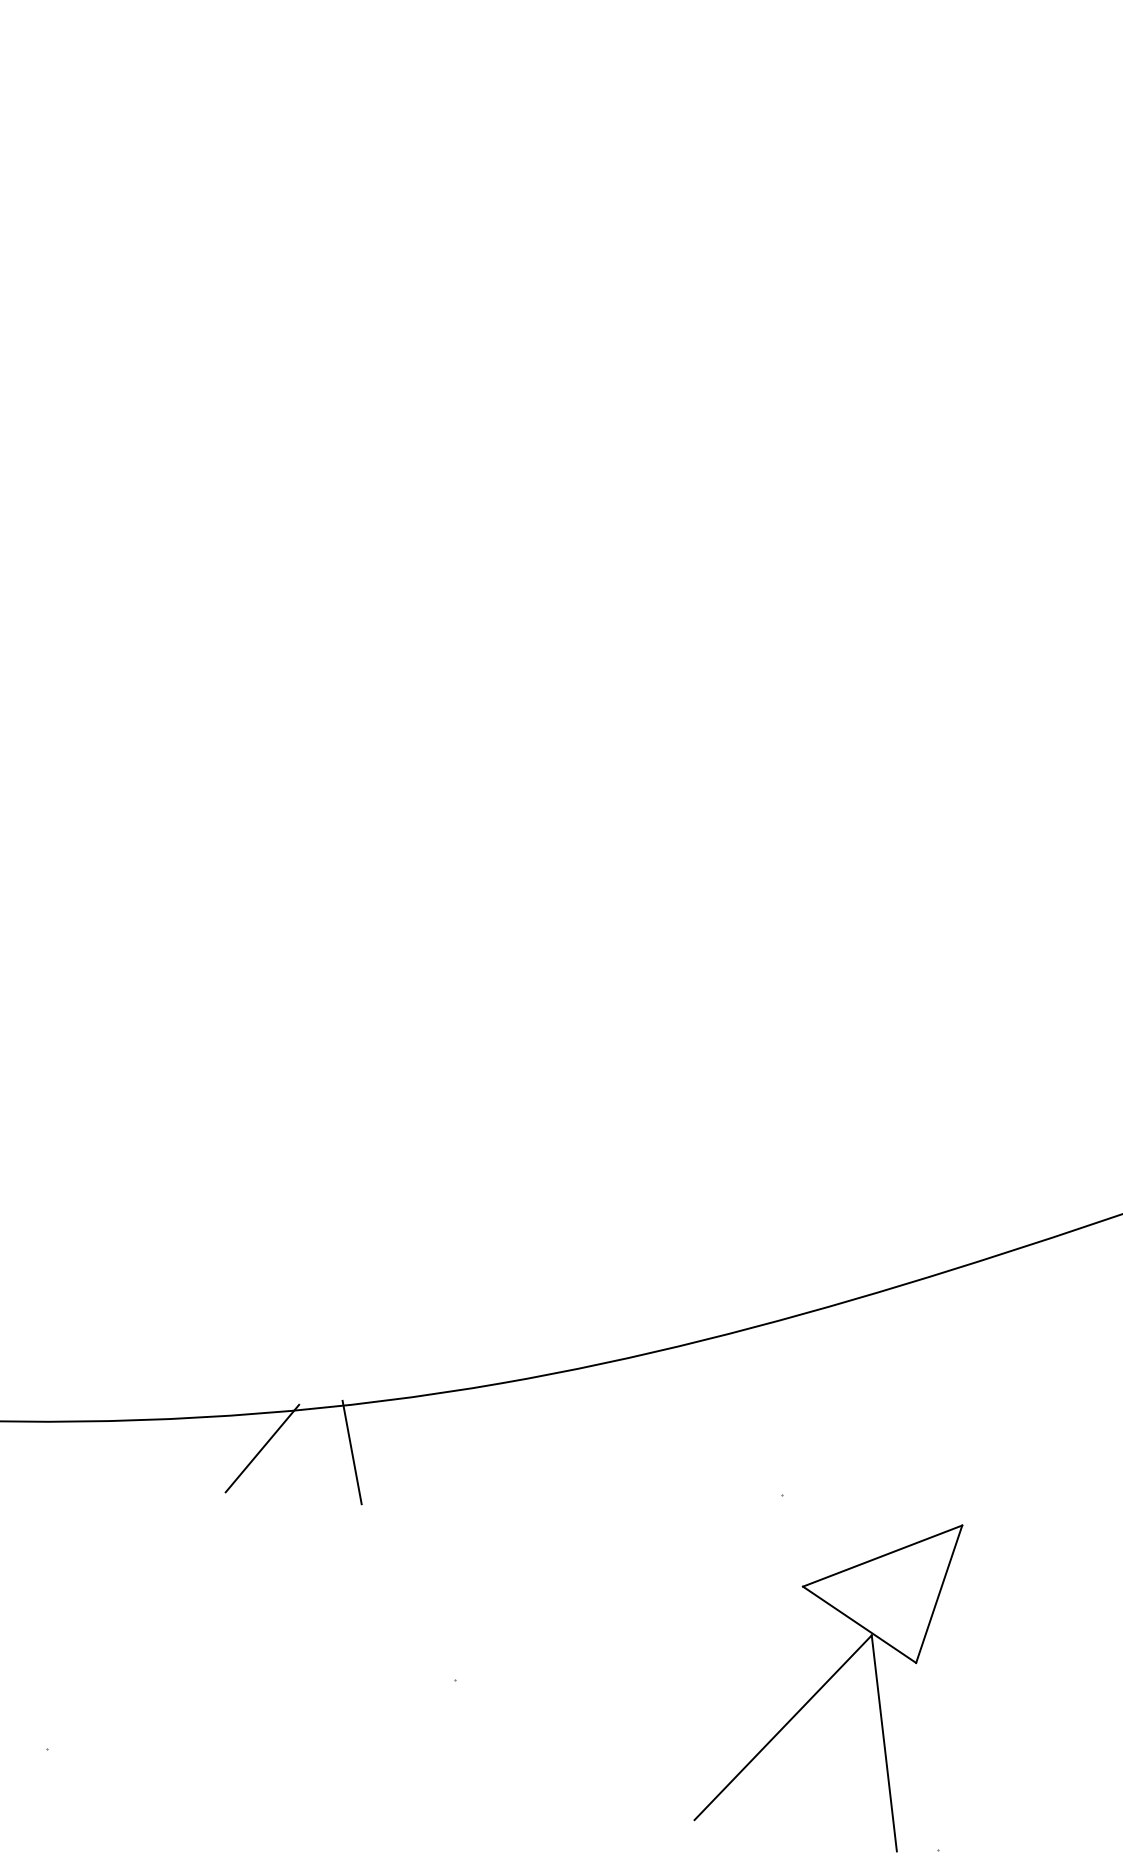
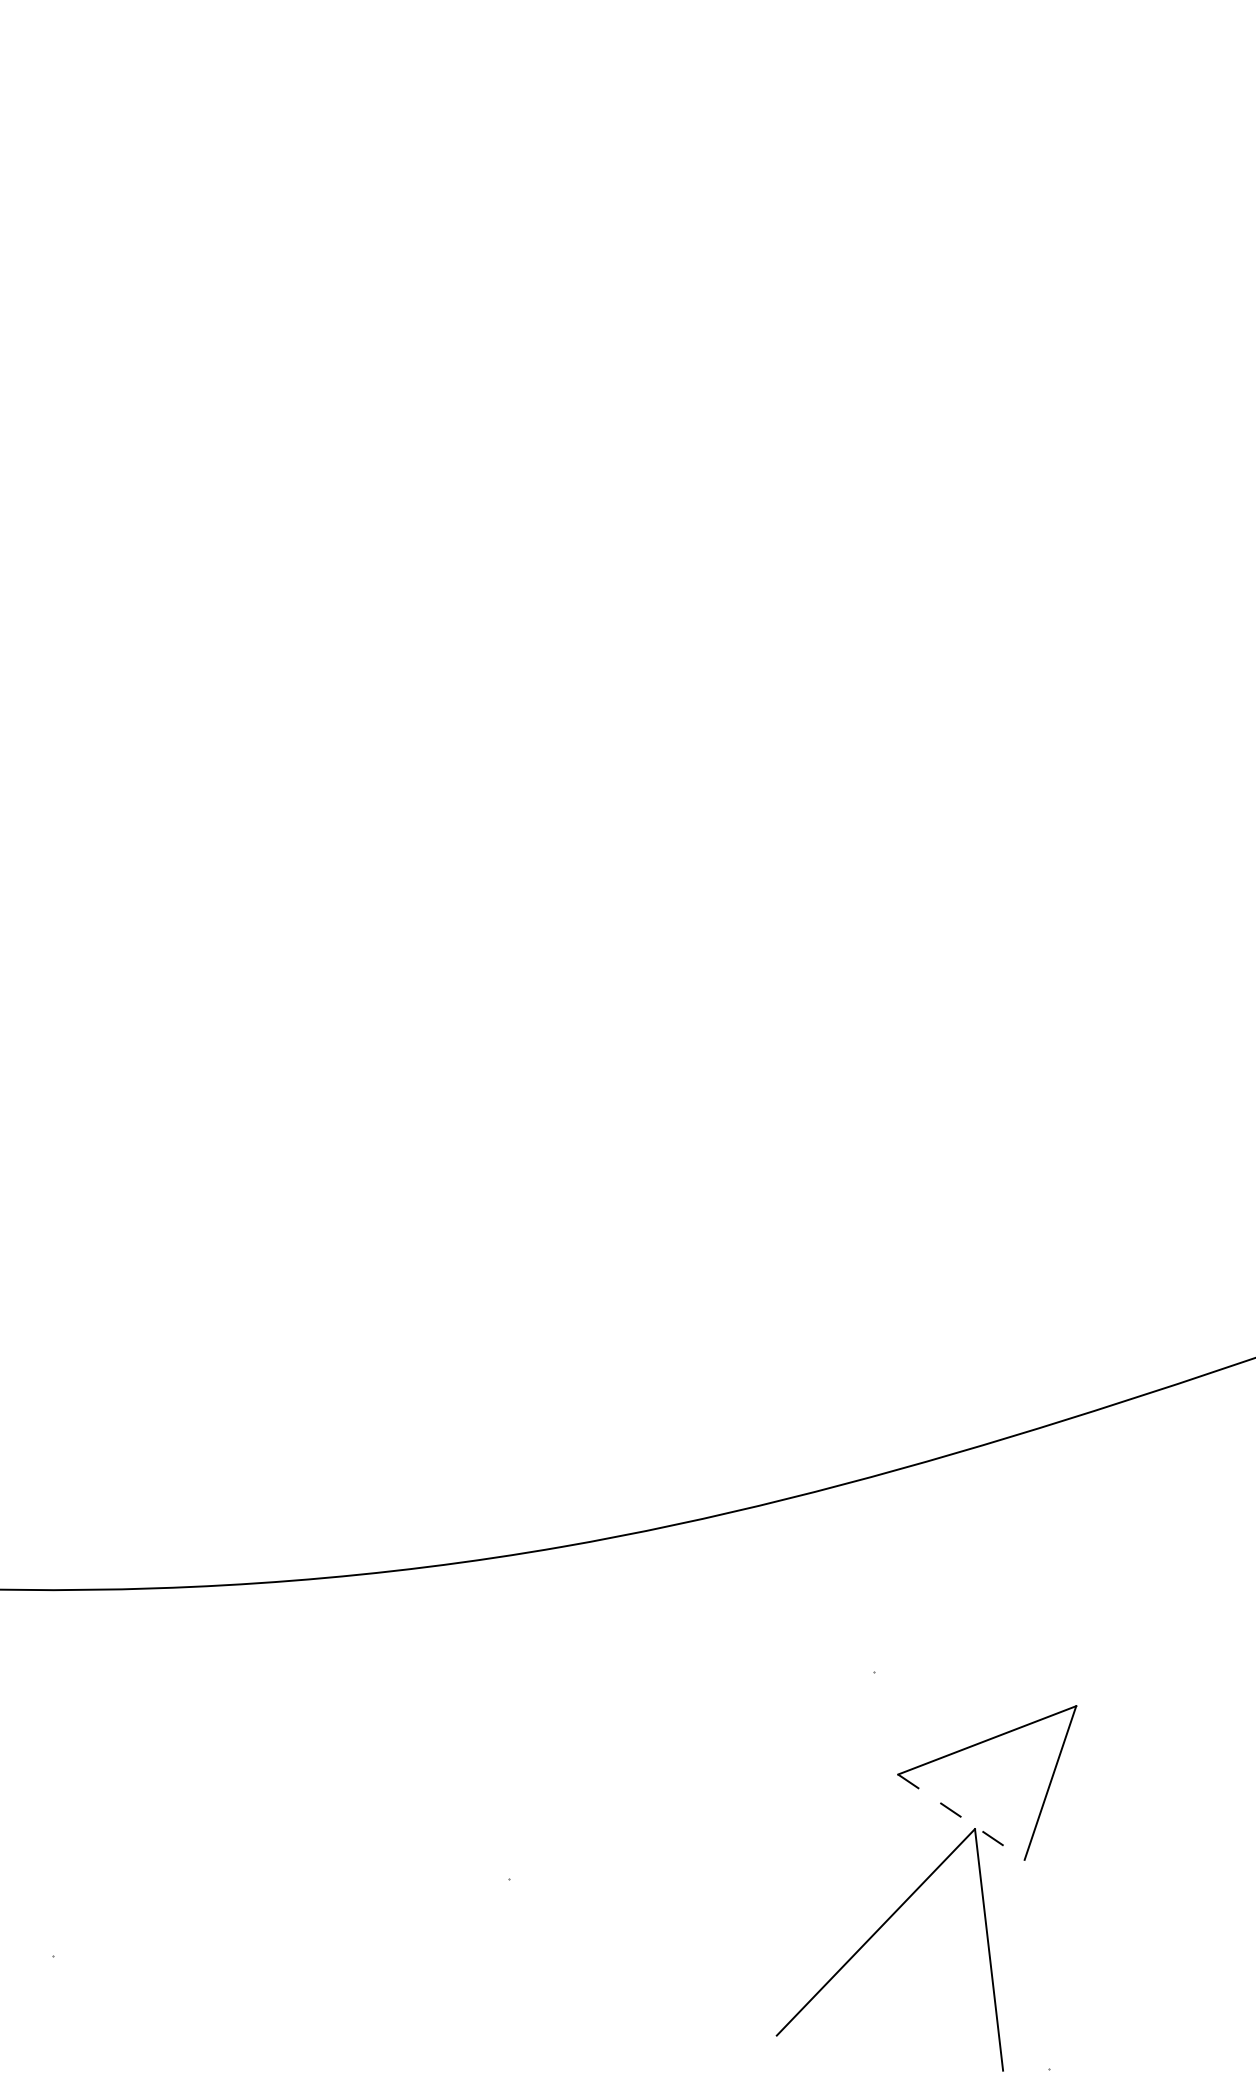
line: (262, 1448) -> (293, 1620), removed
line: (351, 1452) -> (393, 1624), removed
line: (859, 1625) -> (961, 1817), solid -> dashed

